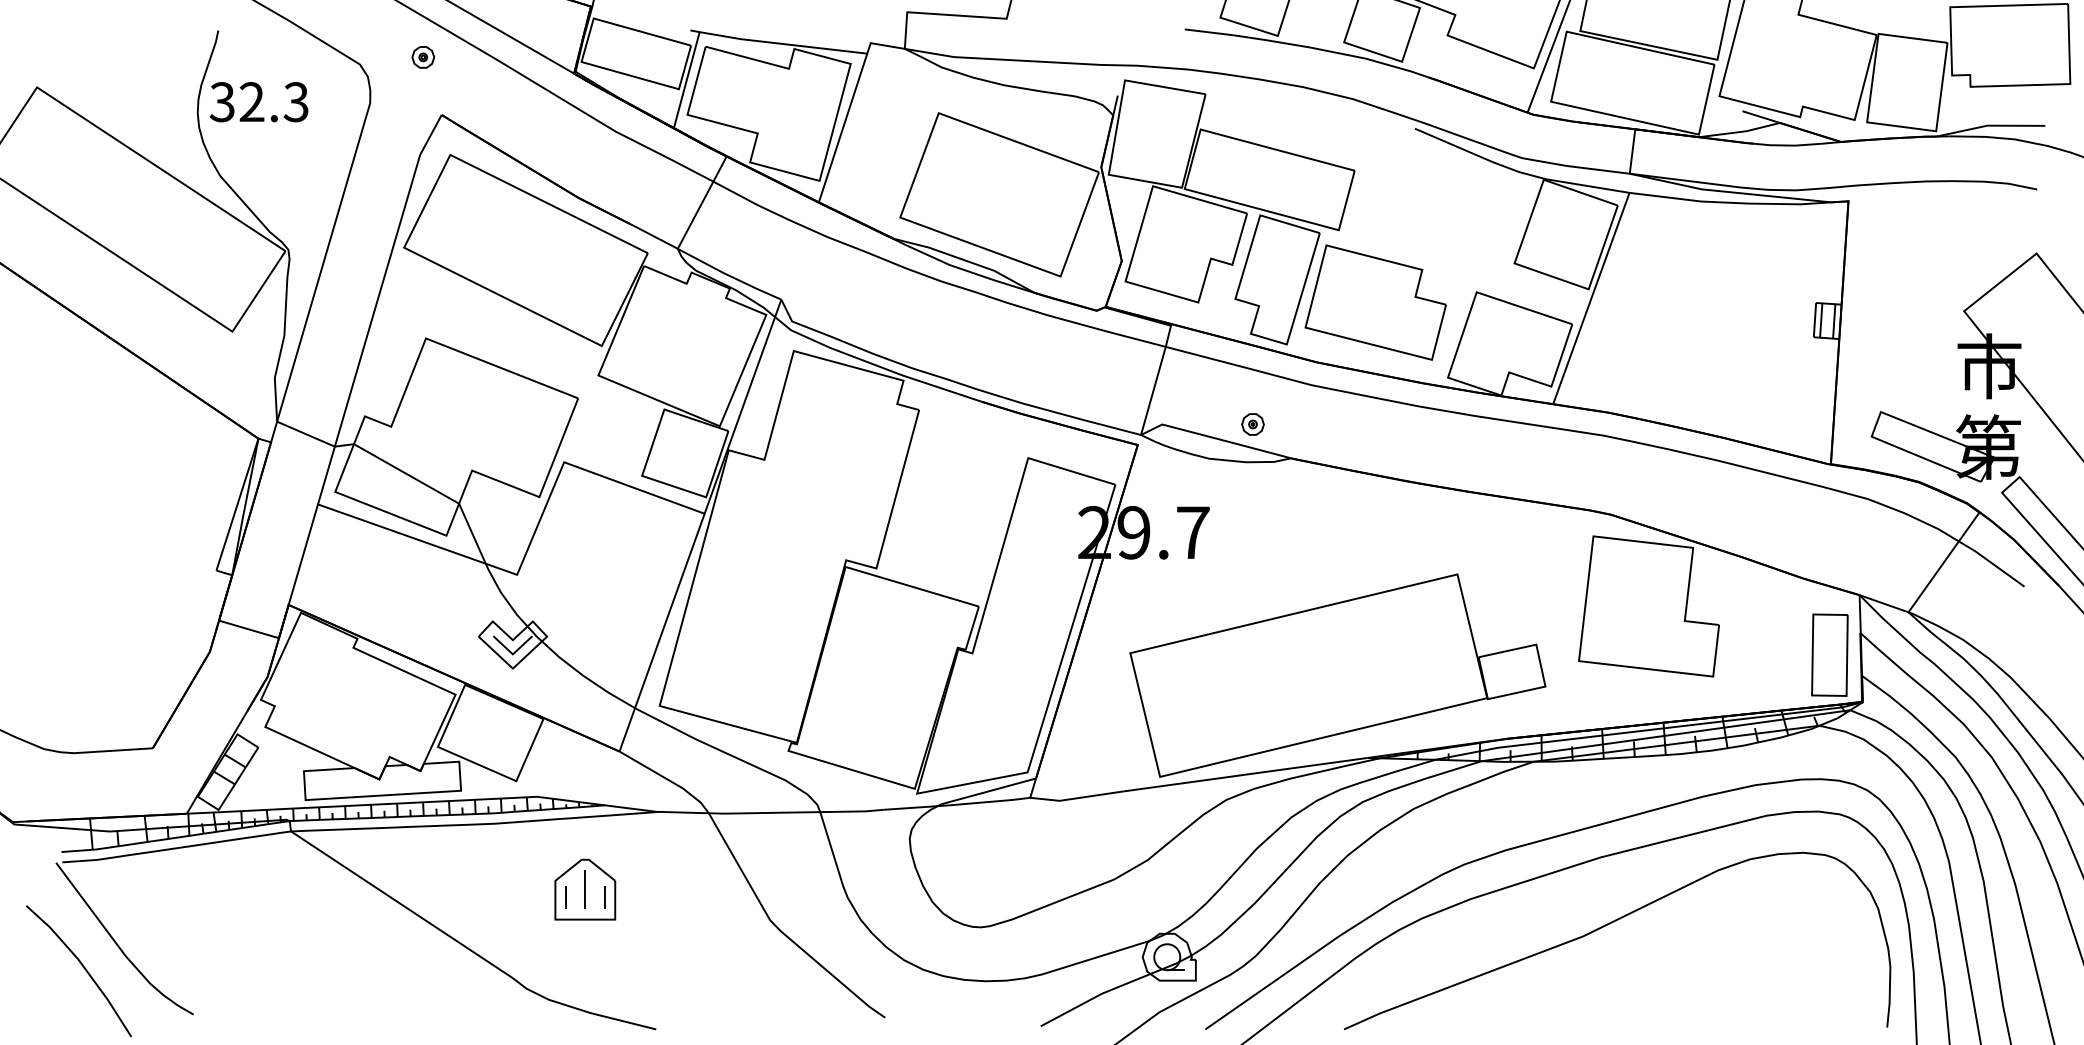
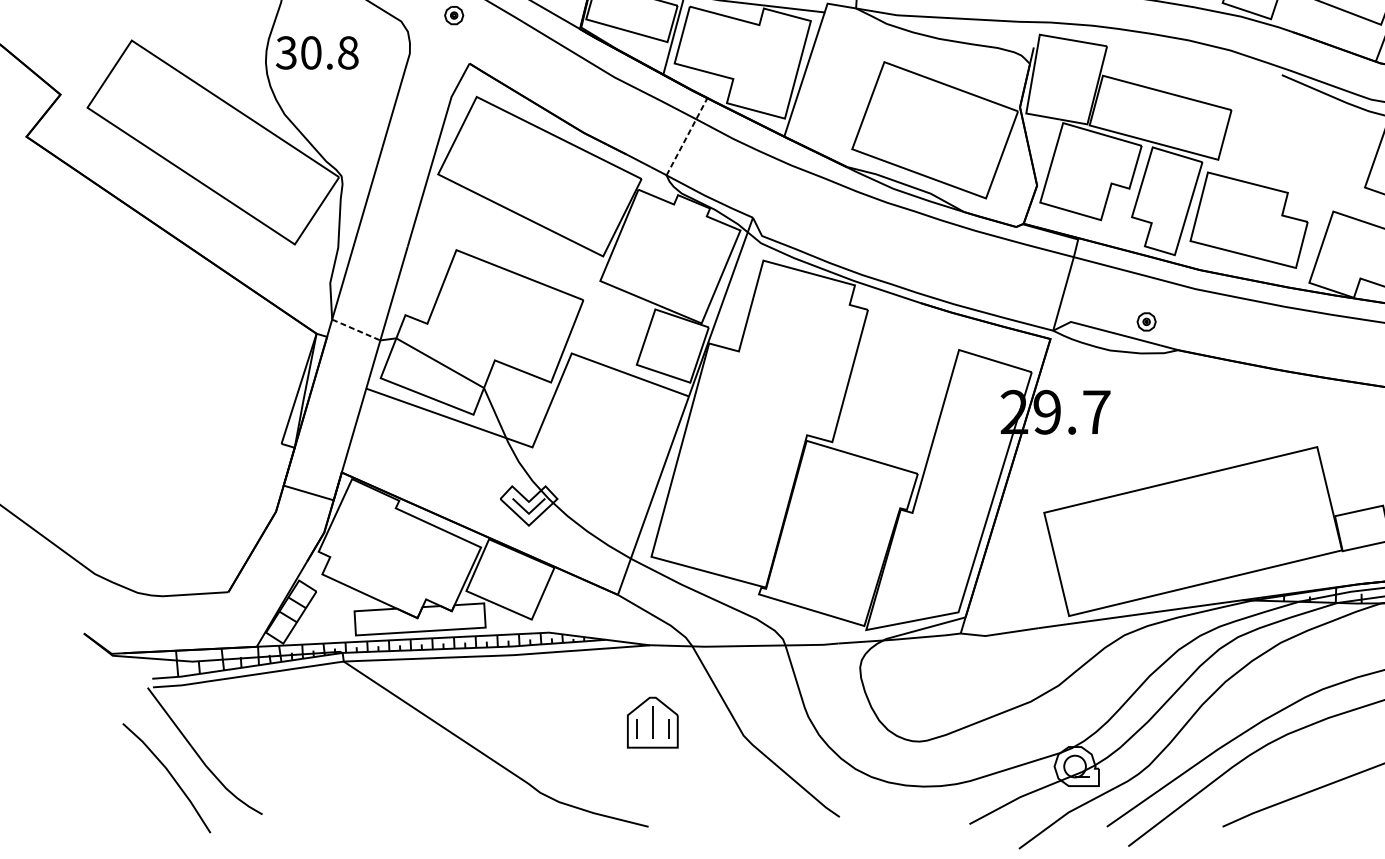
text: (273, 102) -> (329, 53), 32.3 -> 30.8
line: (702, 201) -> (687, 135), solid -> dashed
line: (306, 434) -> (356, 330), solid -> dashed
part: (585, 889) -> (652, 722), moved

